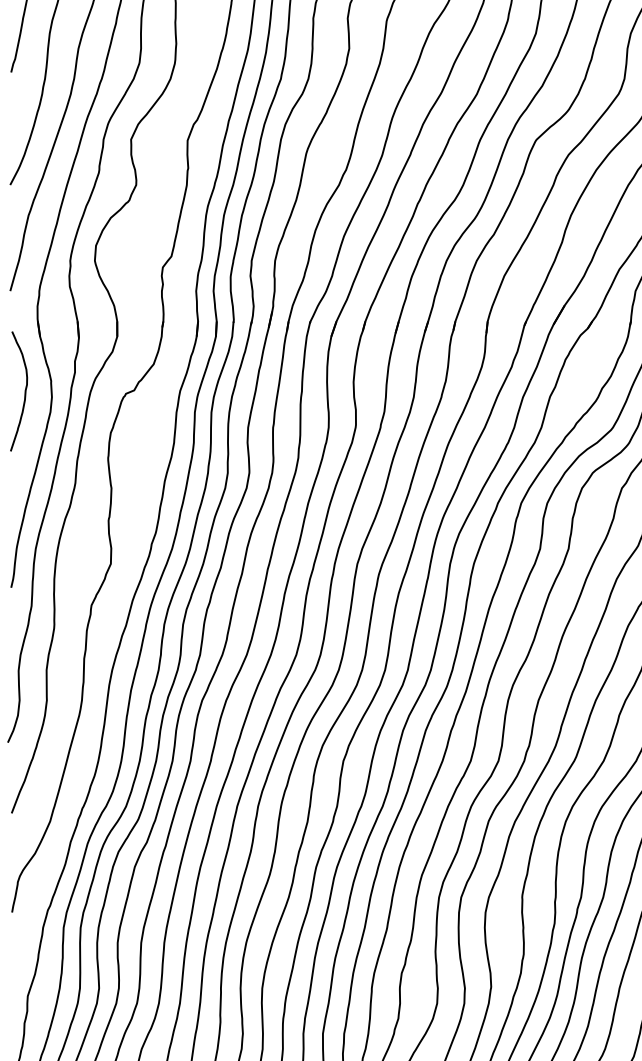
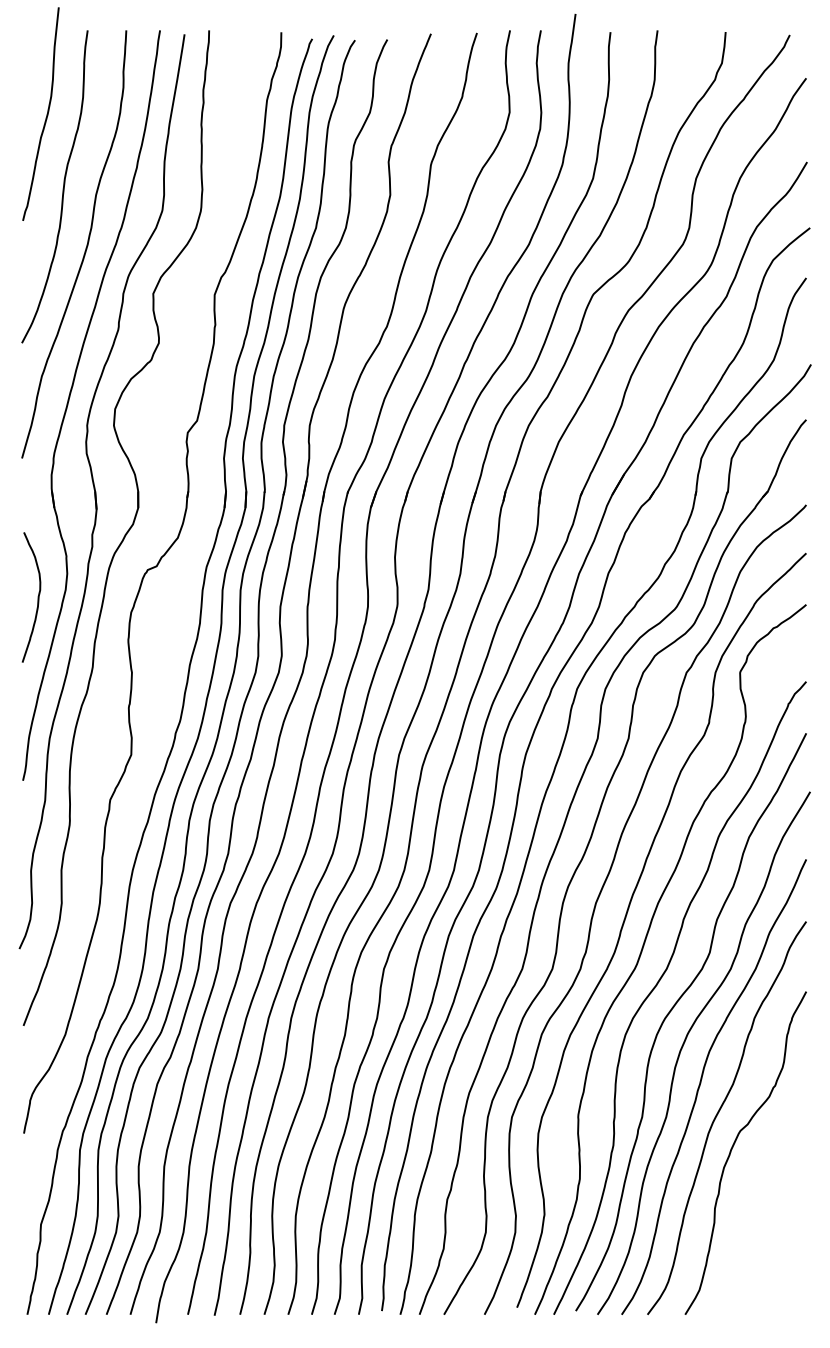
curve: (24, 391) -> (37, 597), moved

